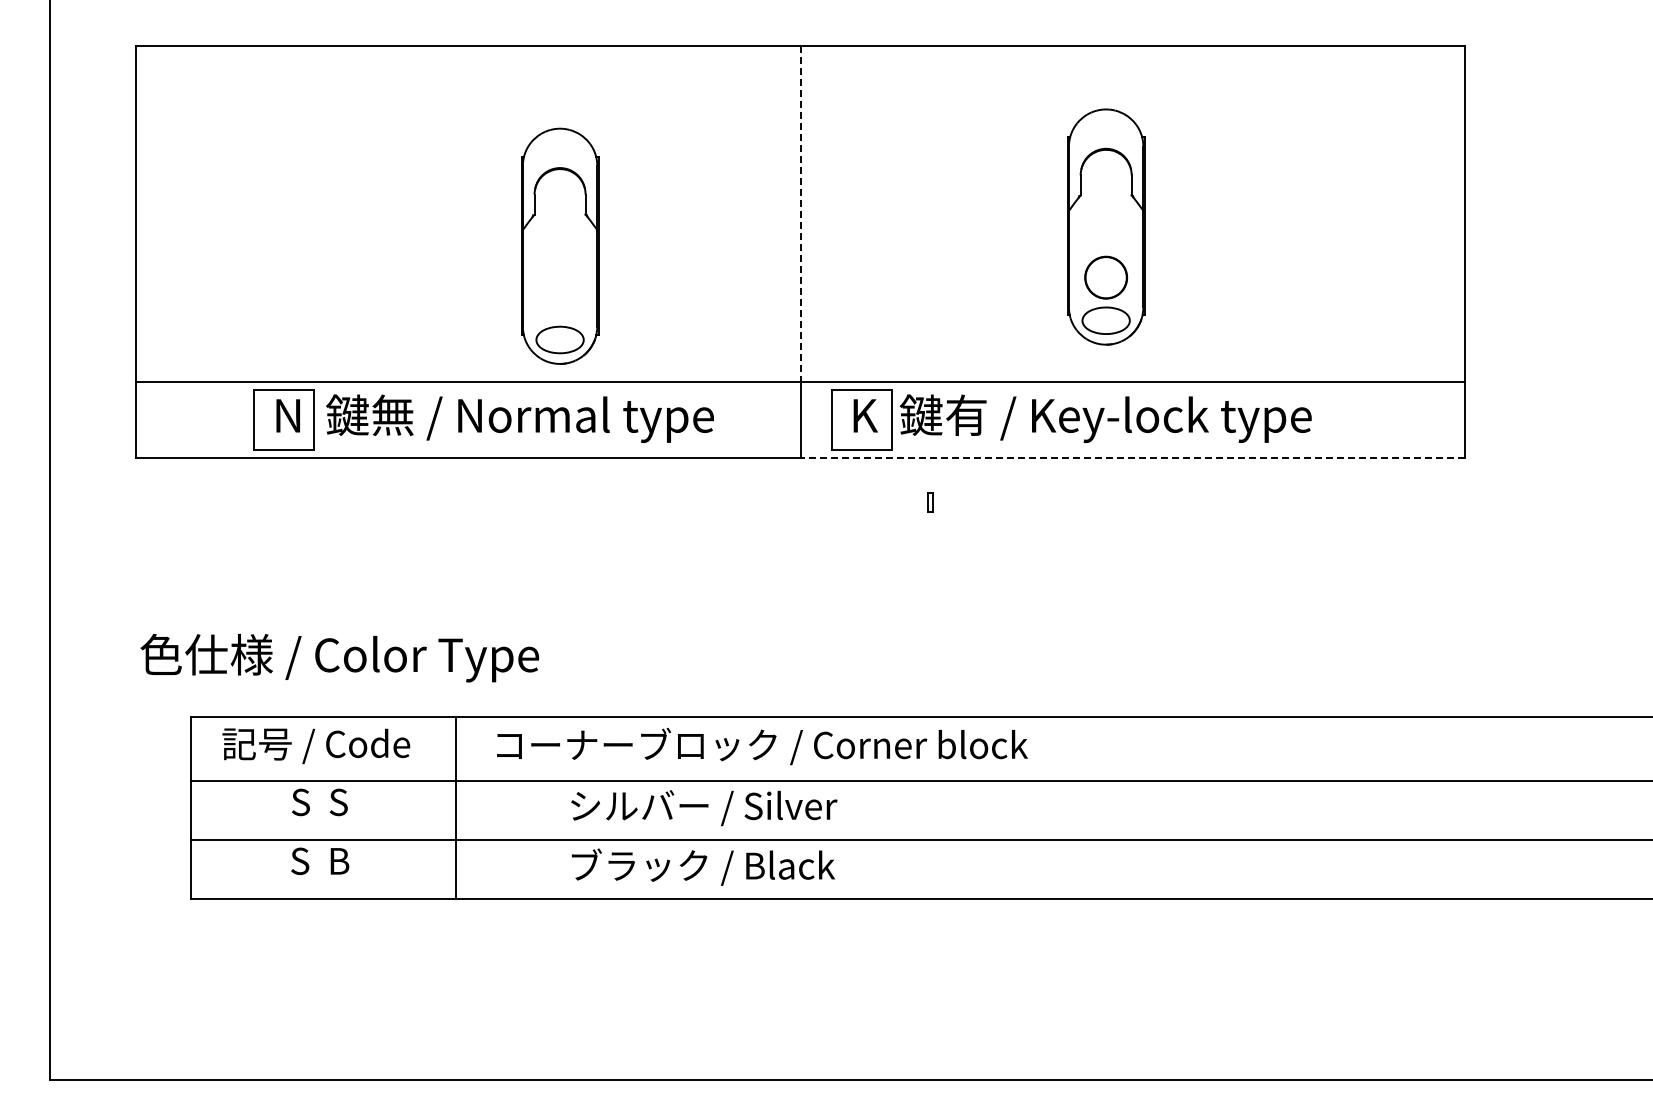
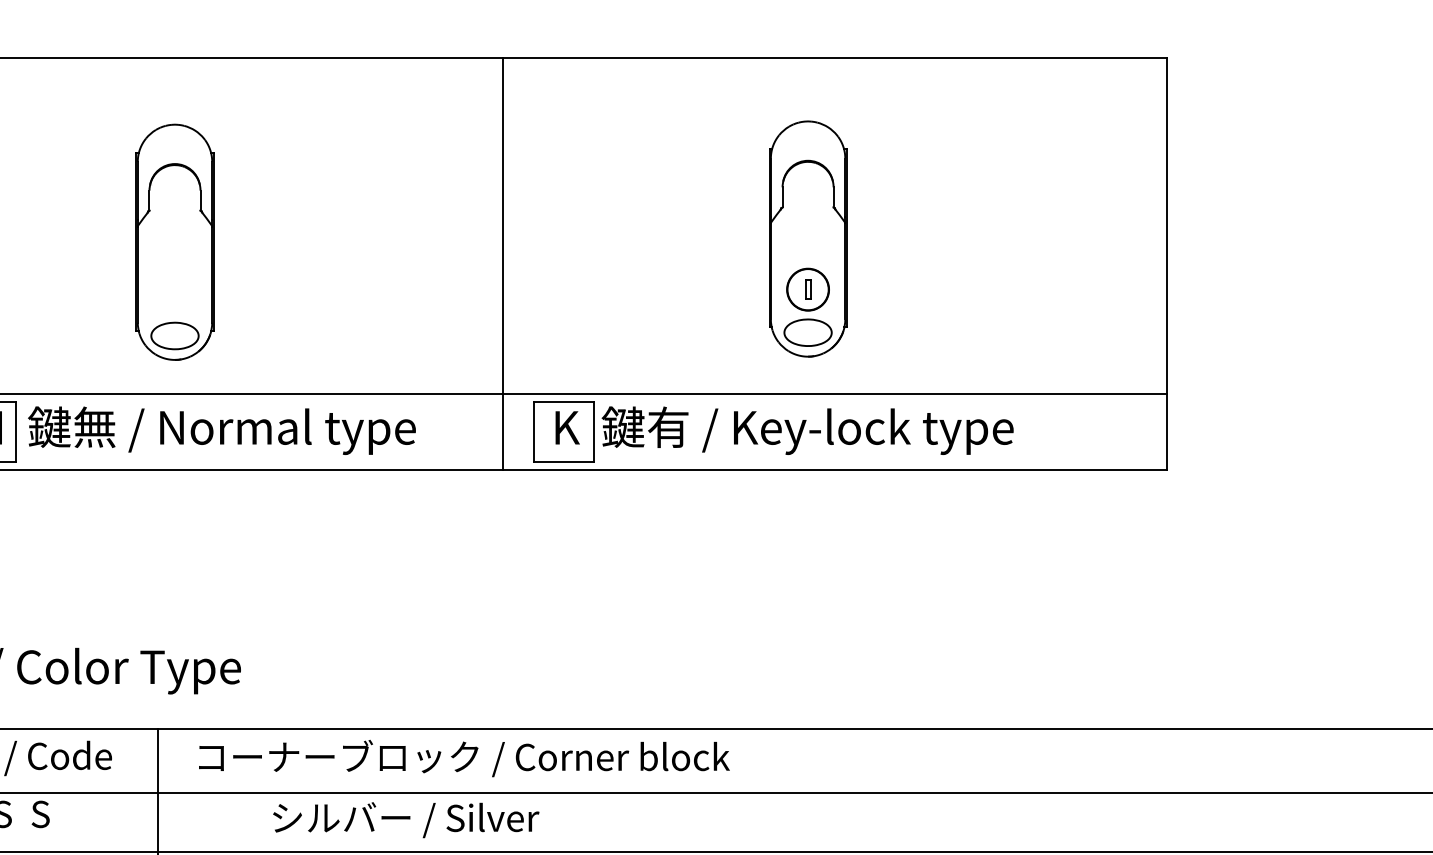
line: (800, 214) -> (502, 226), dashed -> solid
part: (560, 245) -> (175, 241), moved
line: (1132, 458) -> (834, 470), dashed -> solid
part: (930, 502) -> (808, 289), moved

